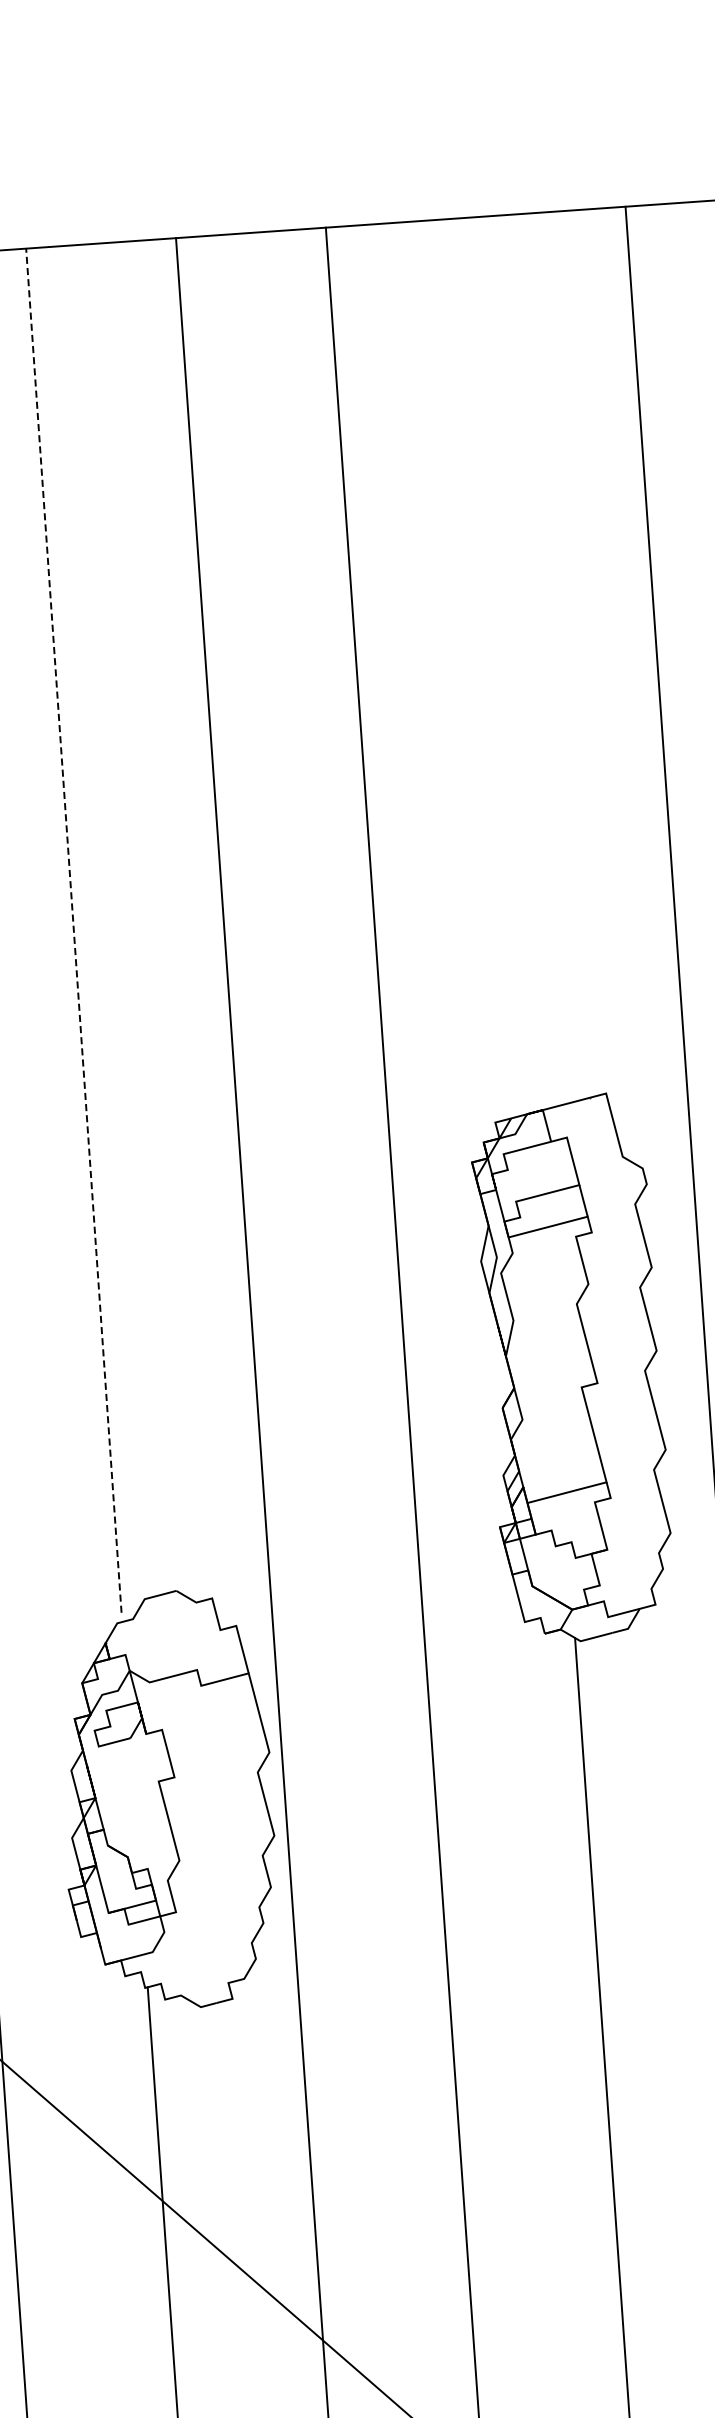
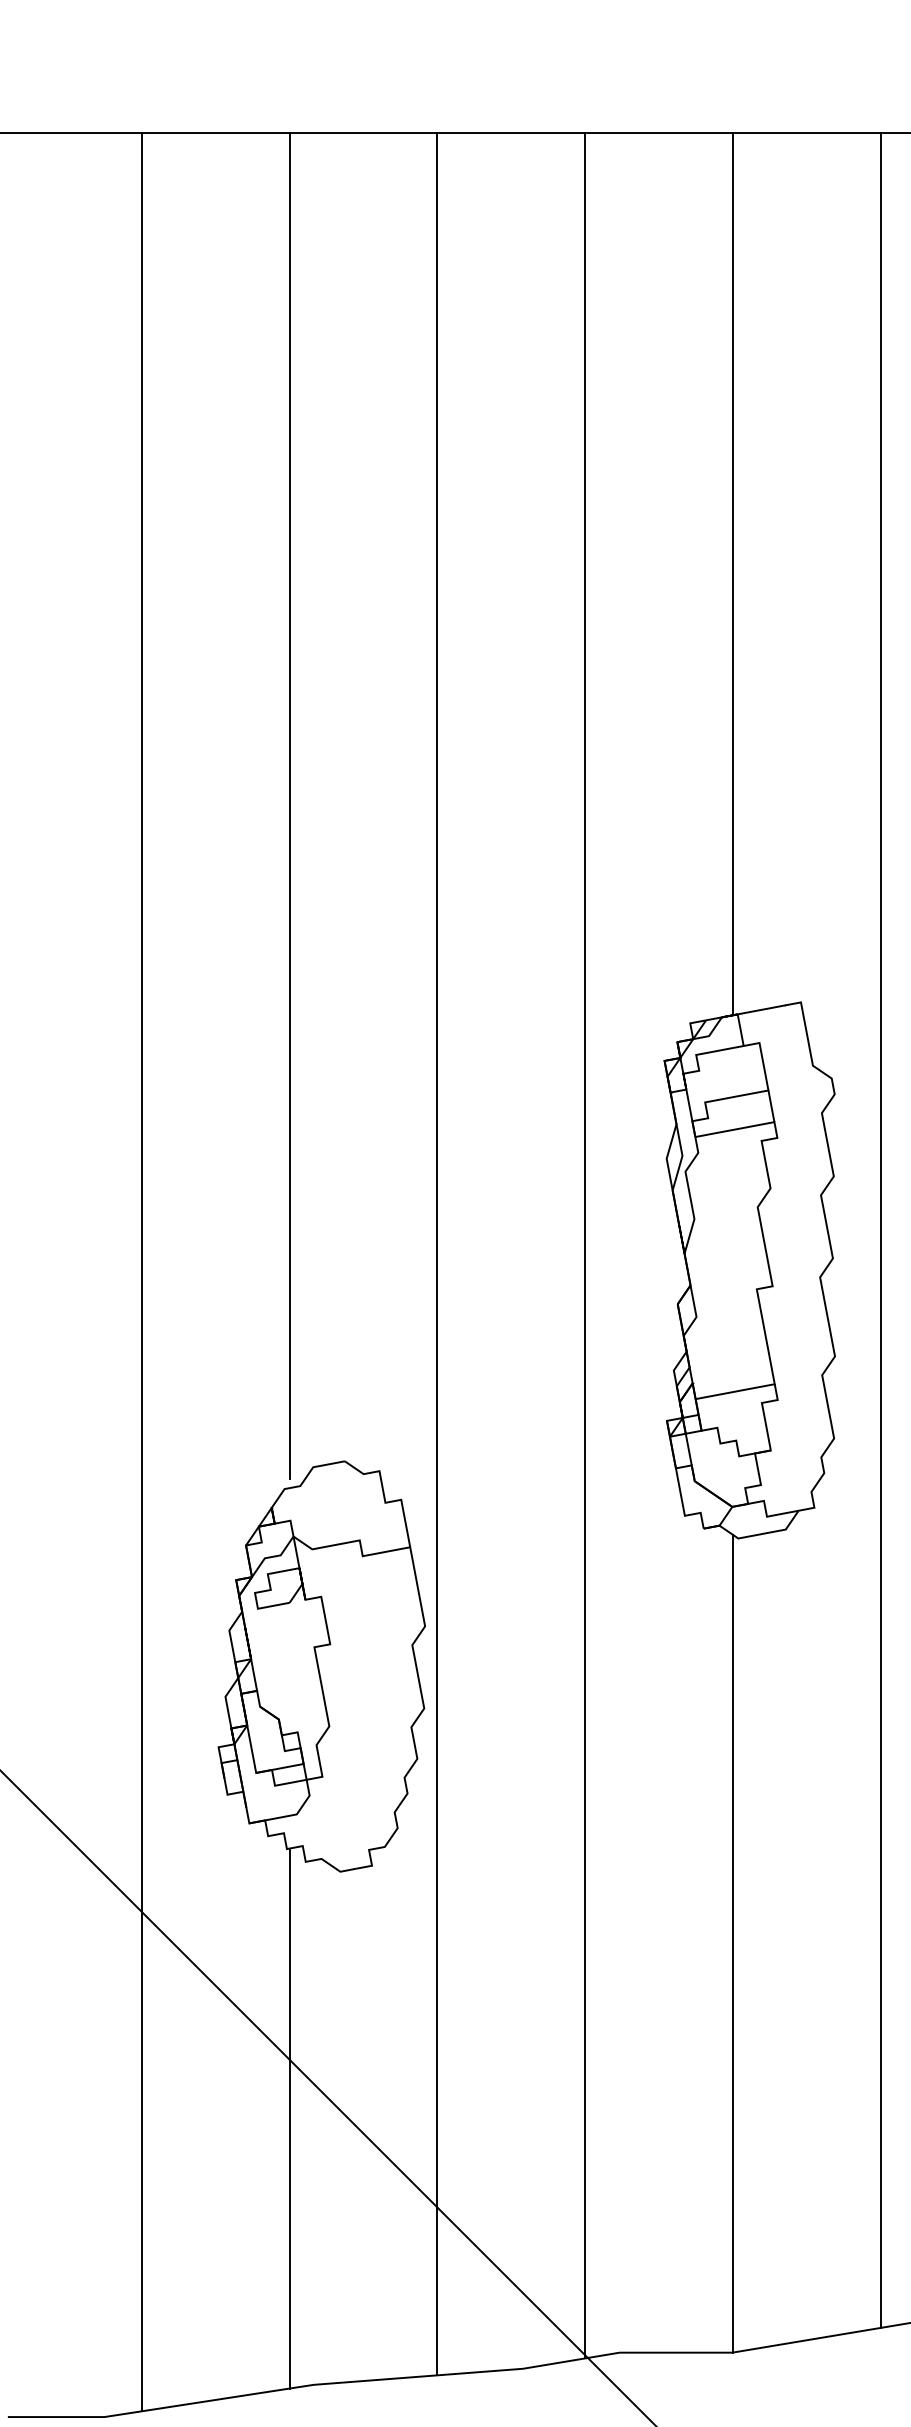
line: (507, 663) -> (733, 573), added
line: (73, 930) -> (289, 805), dashed -> solid

